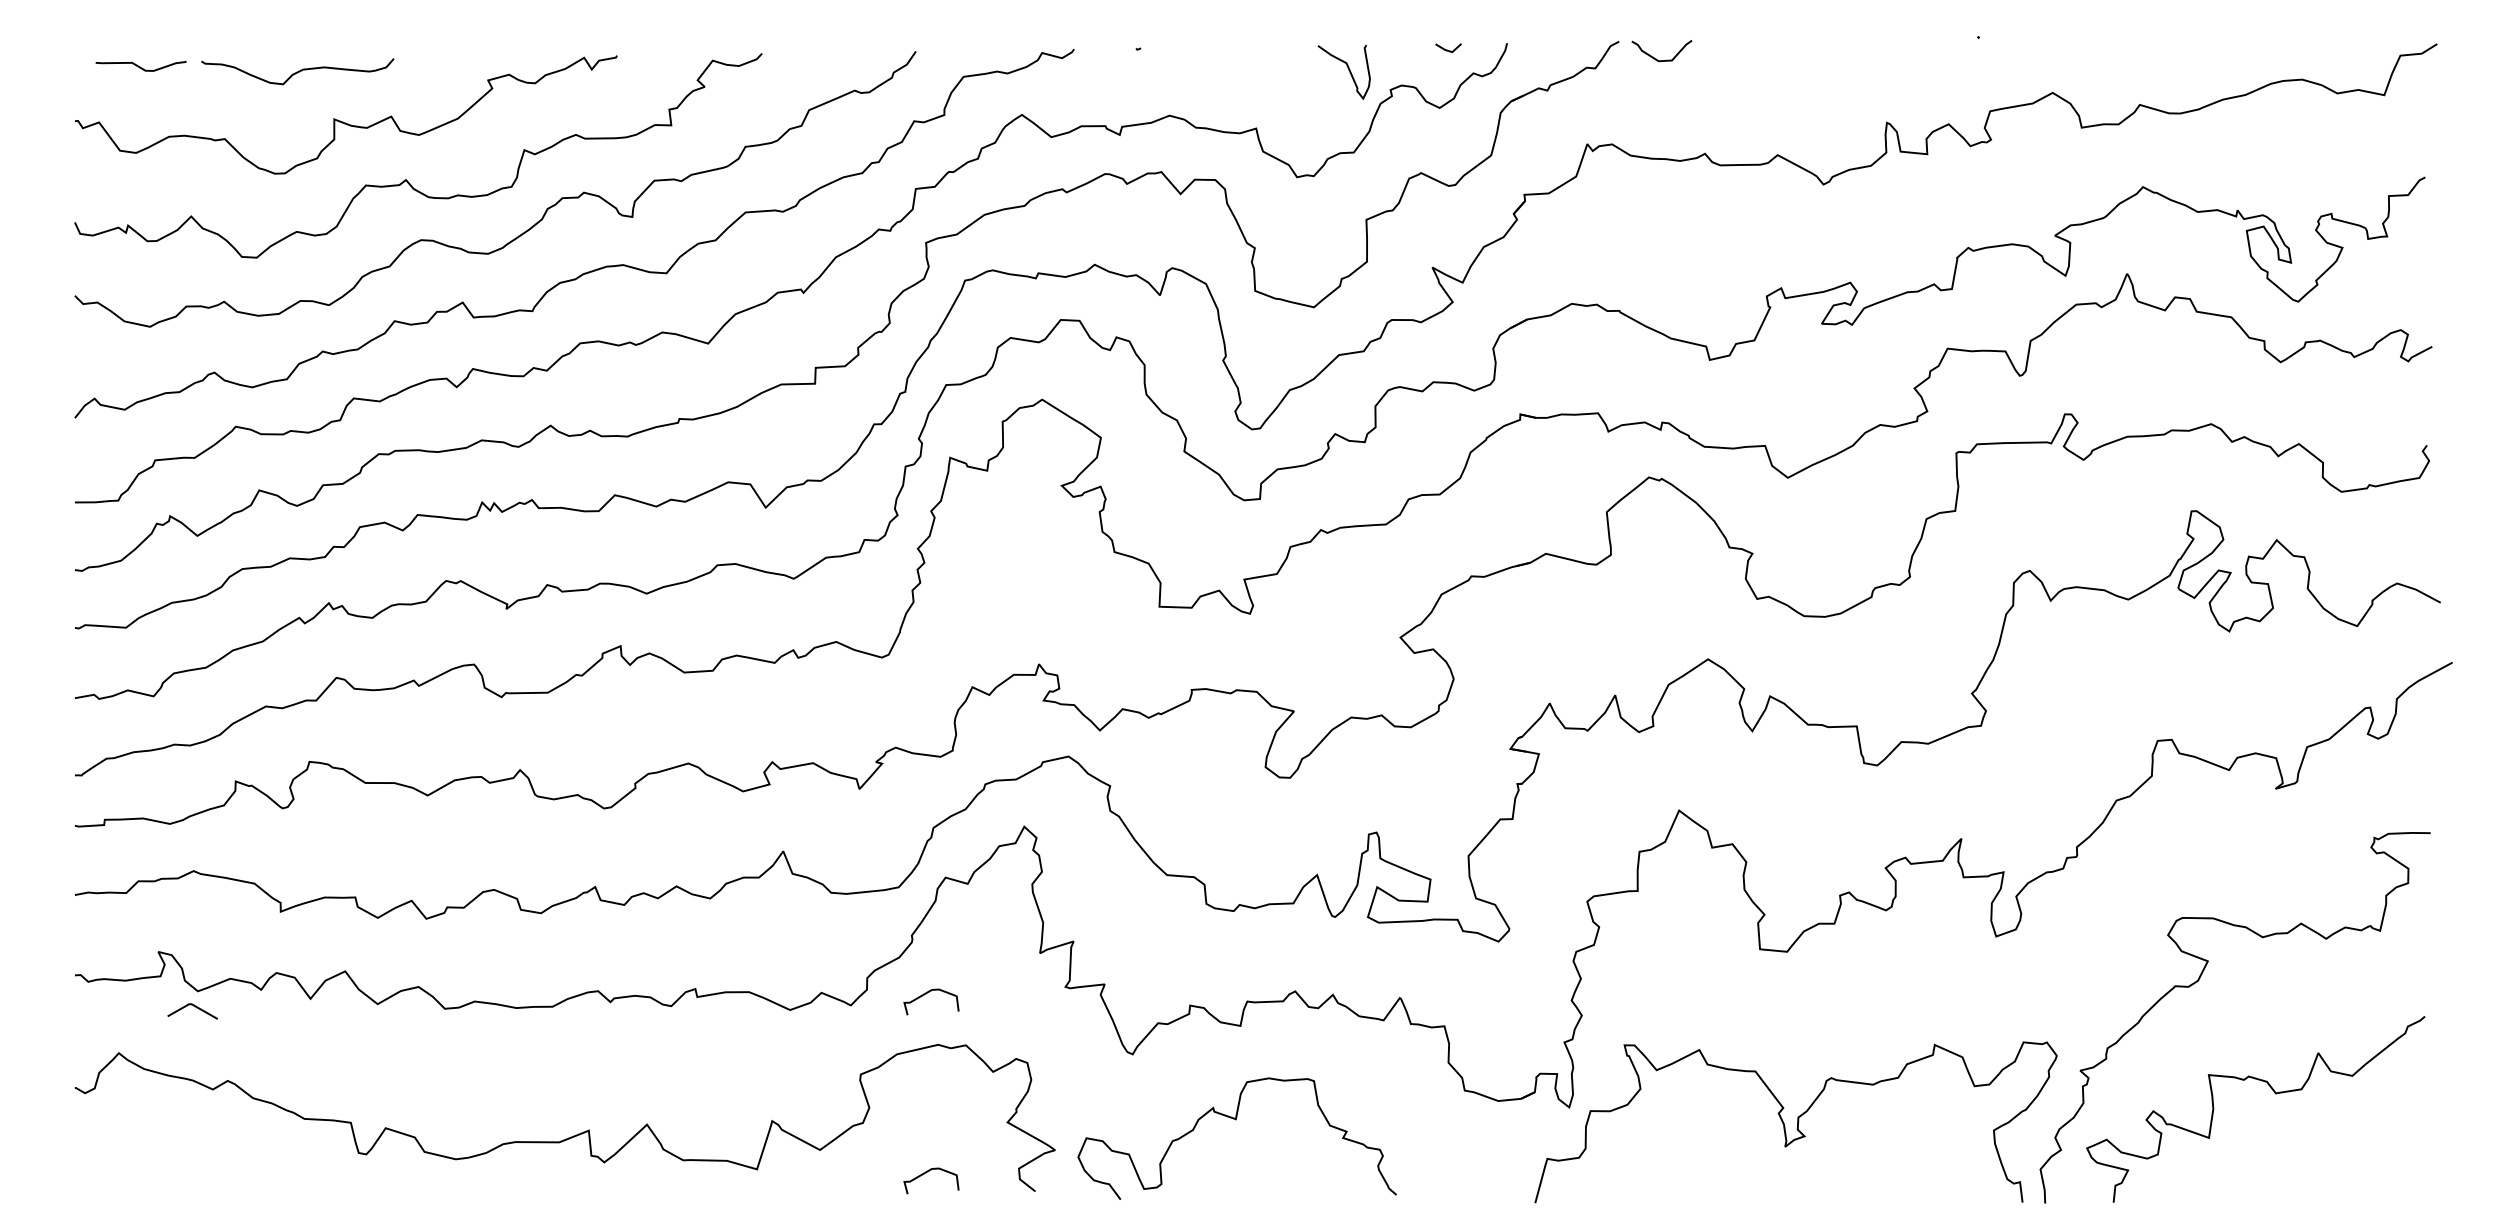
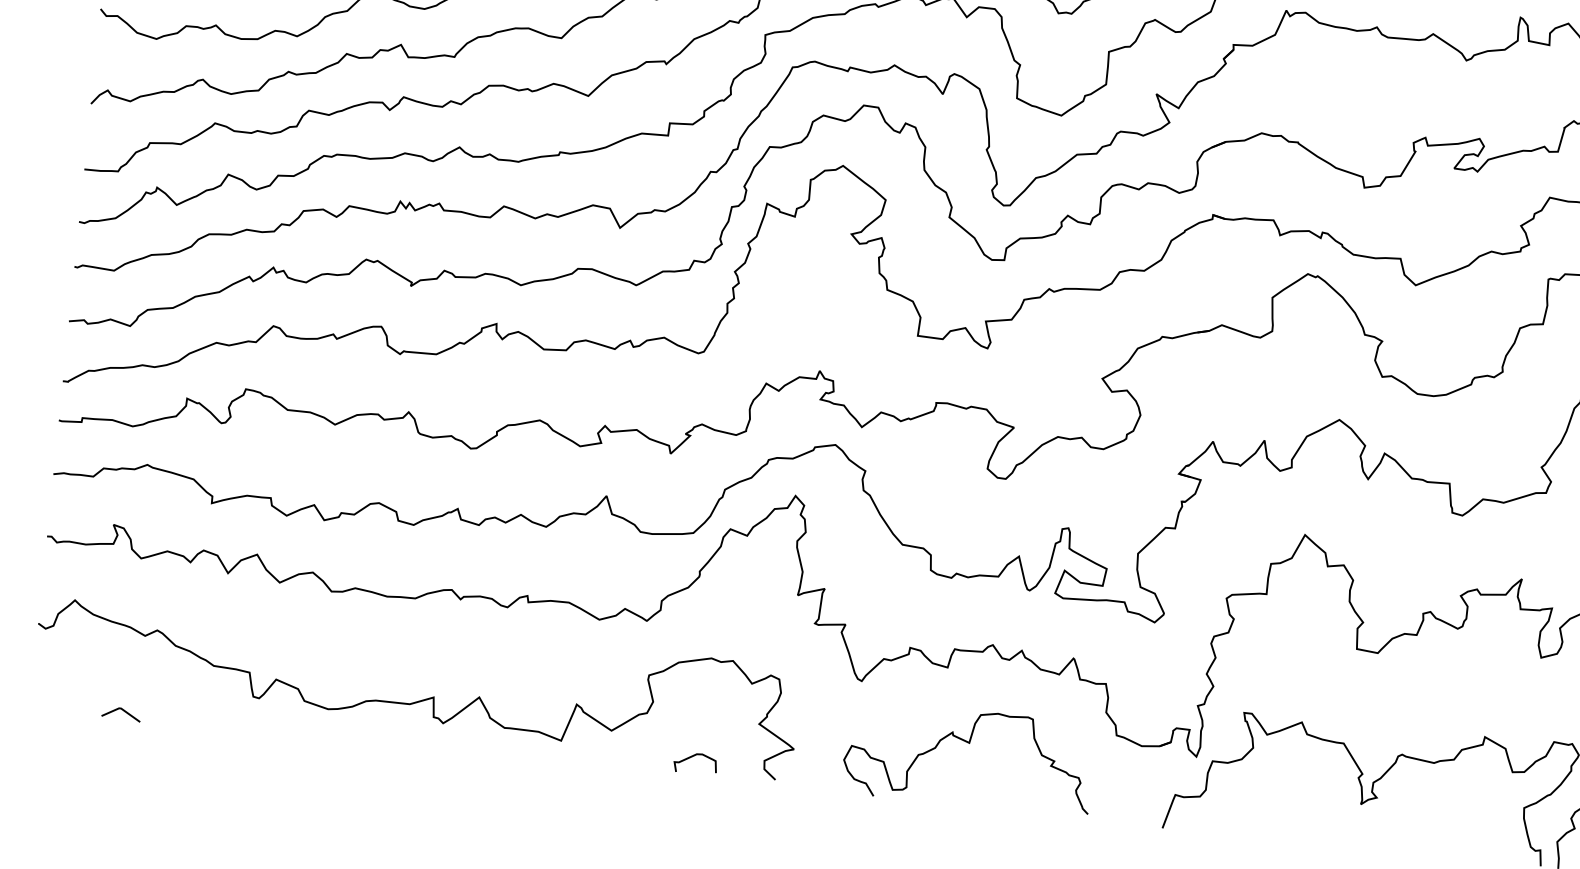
curve: (926, 994) -> (706, 618), removed
line: (195, 1007) -> (123, 711), moved
curve: (1236, 1120) -> (969, 743), moved

